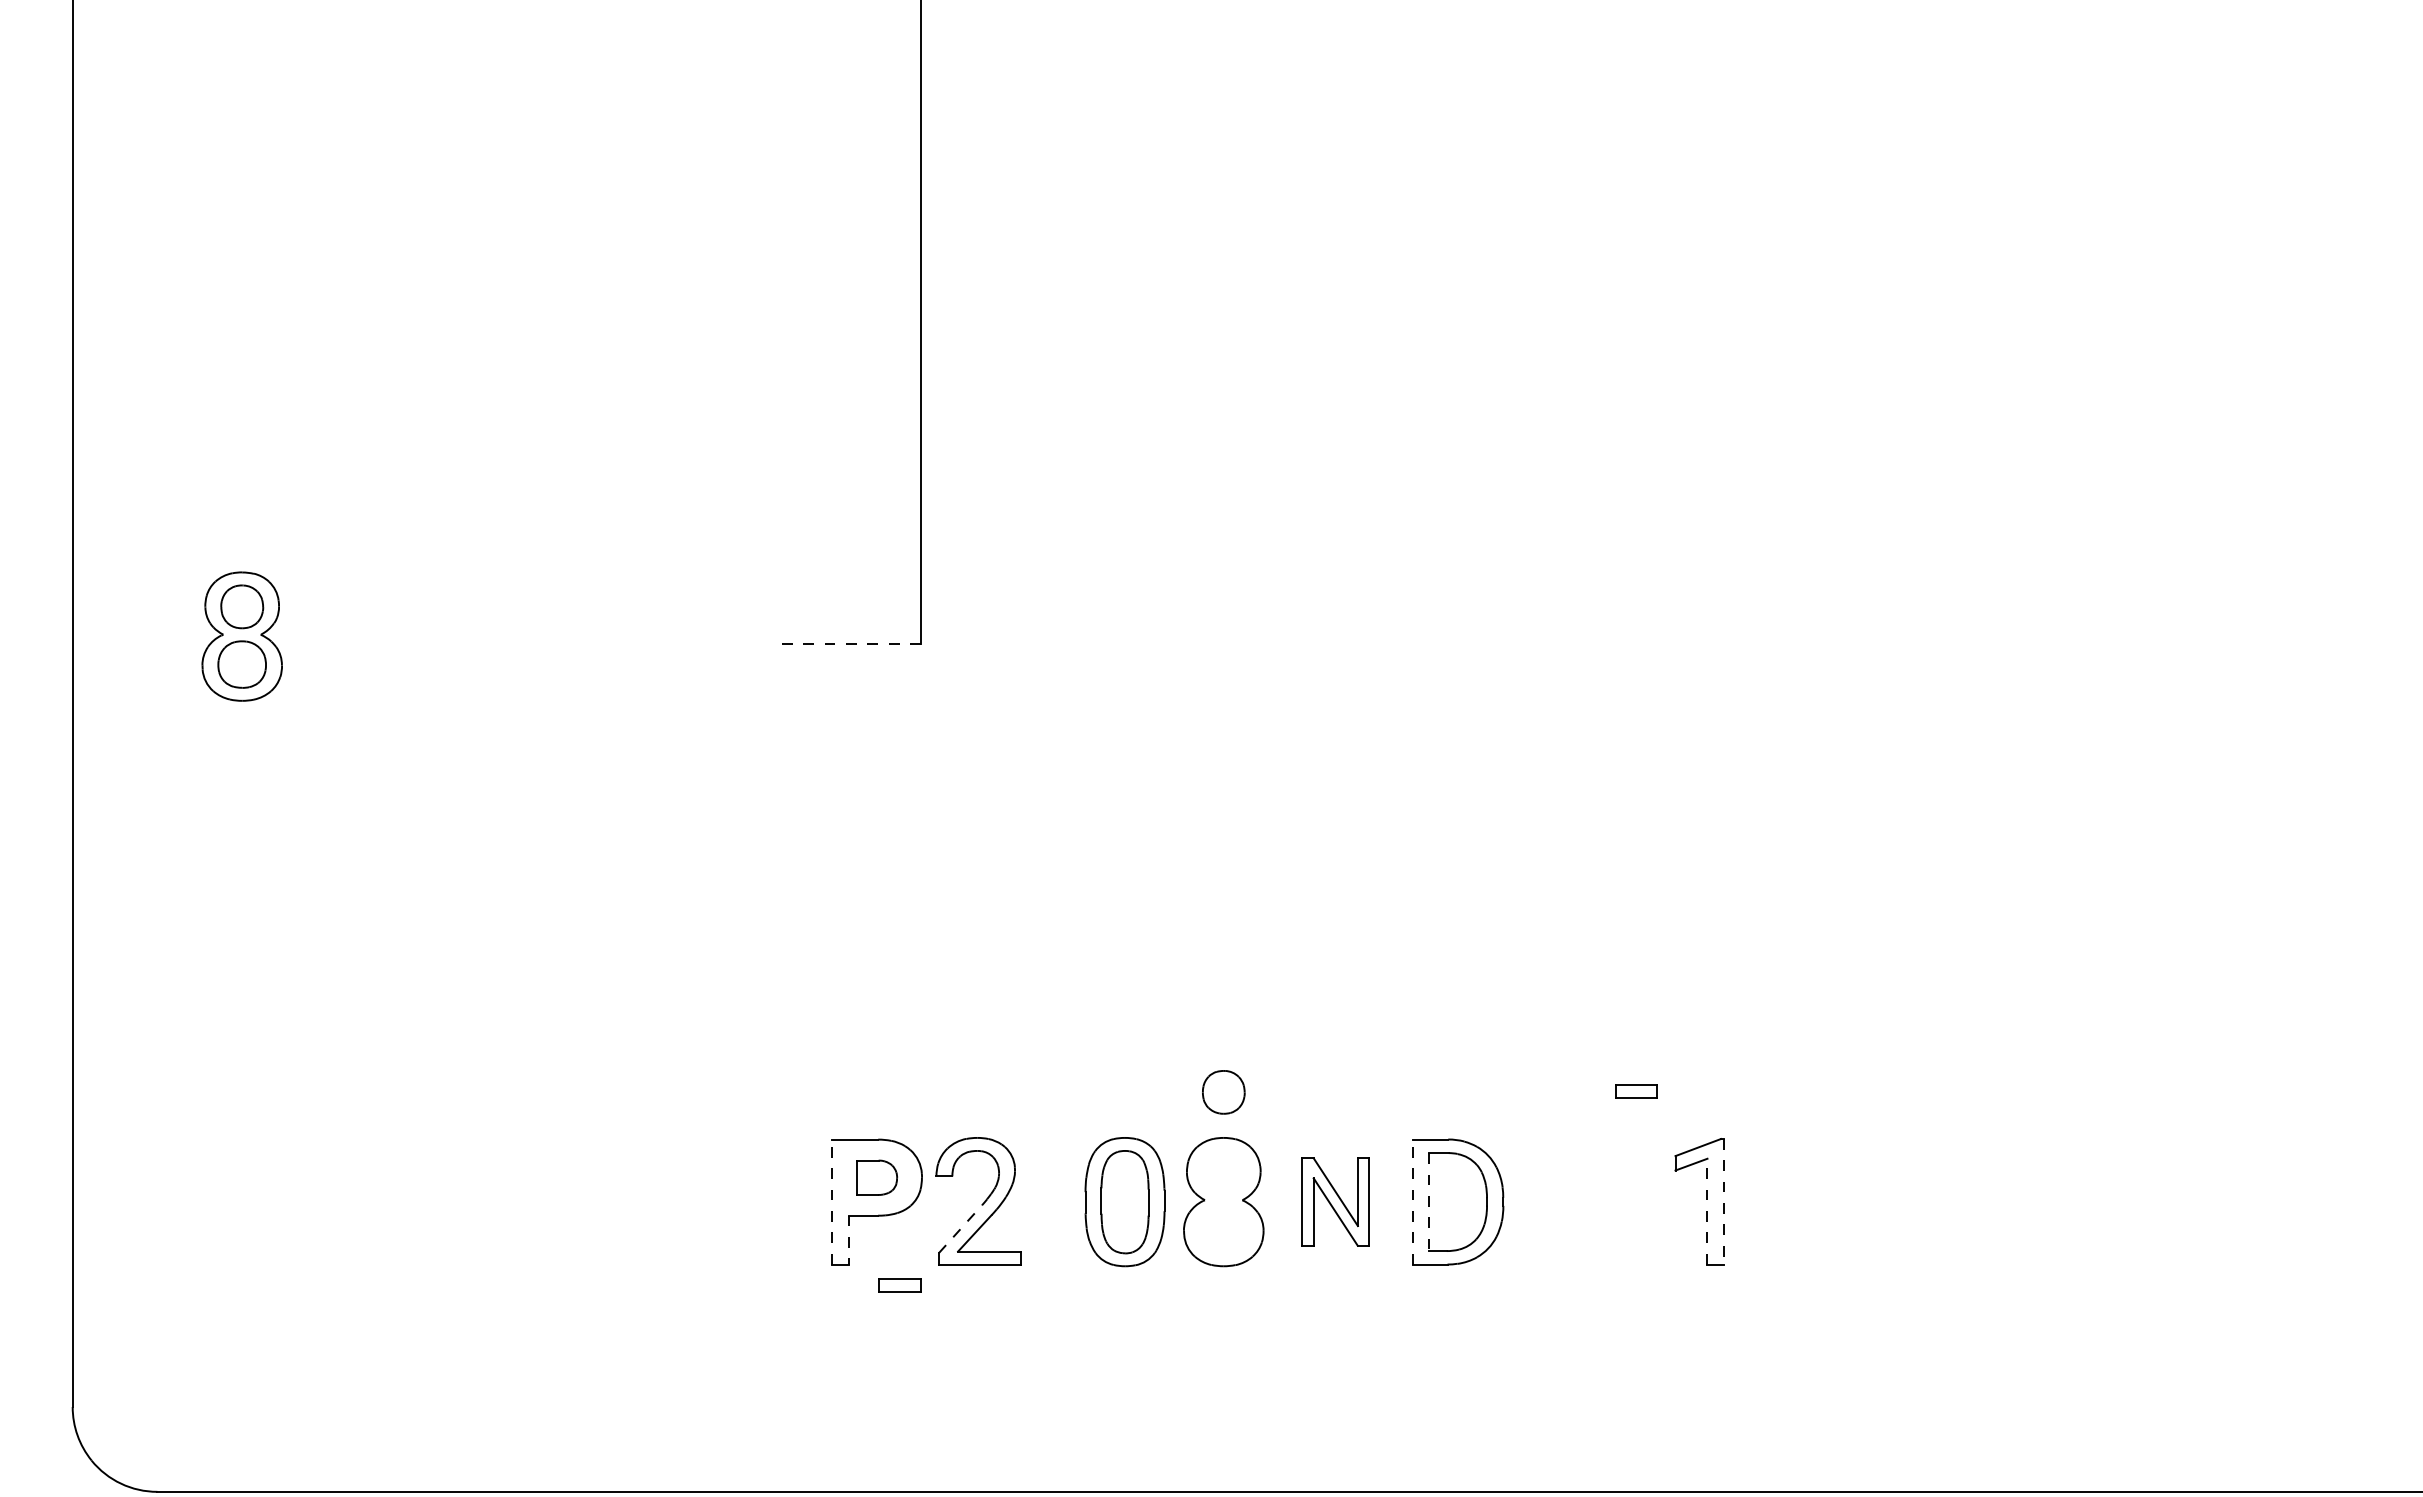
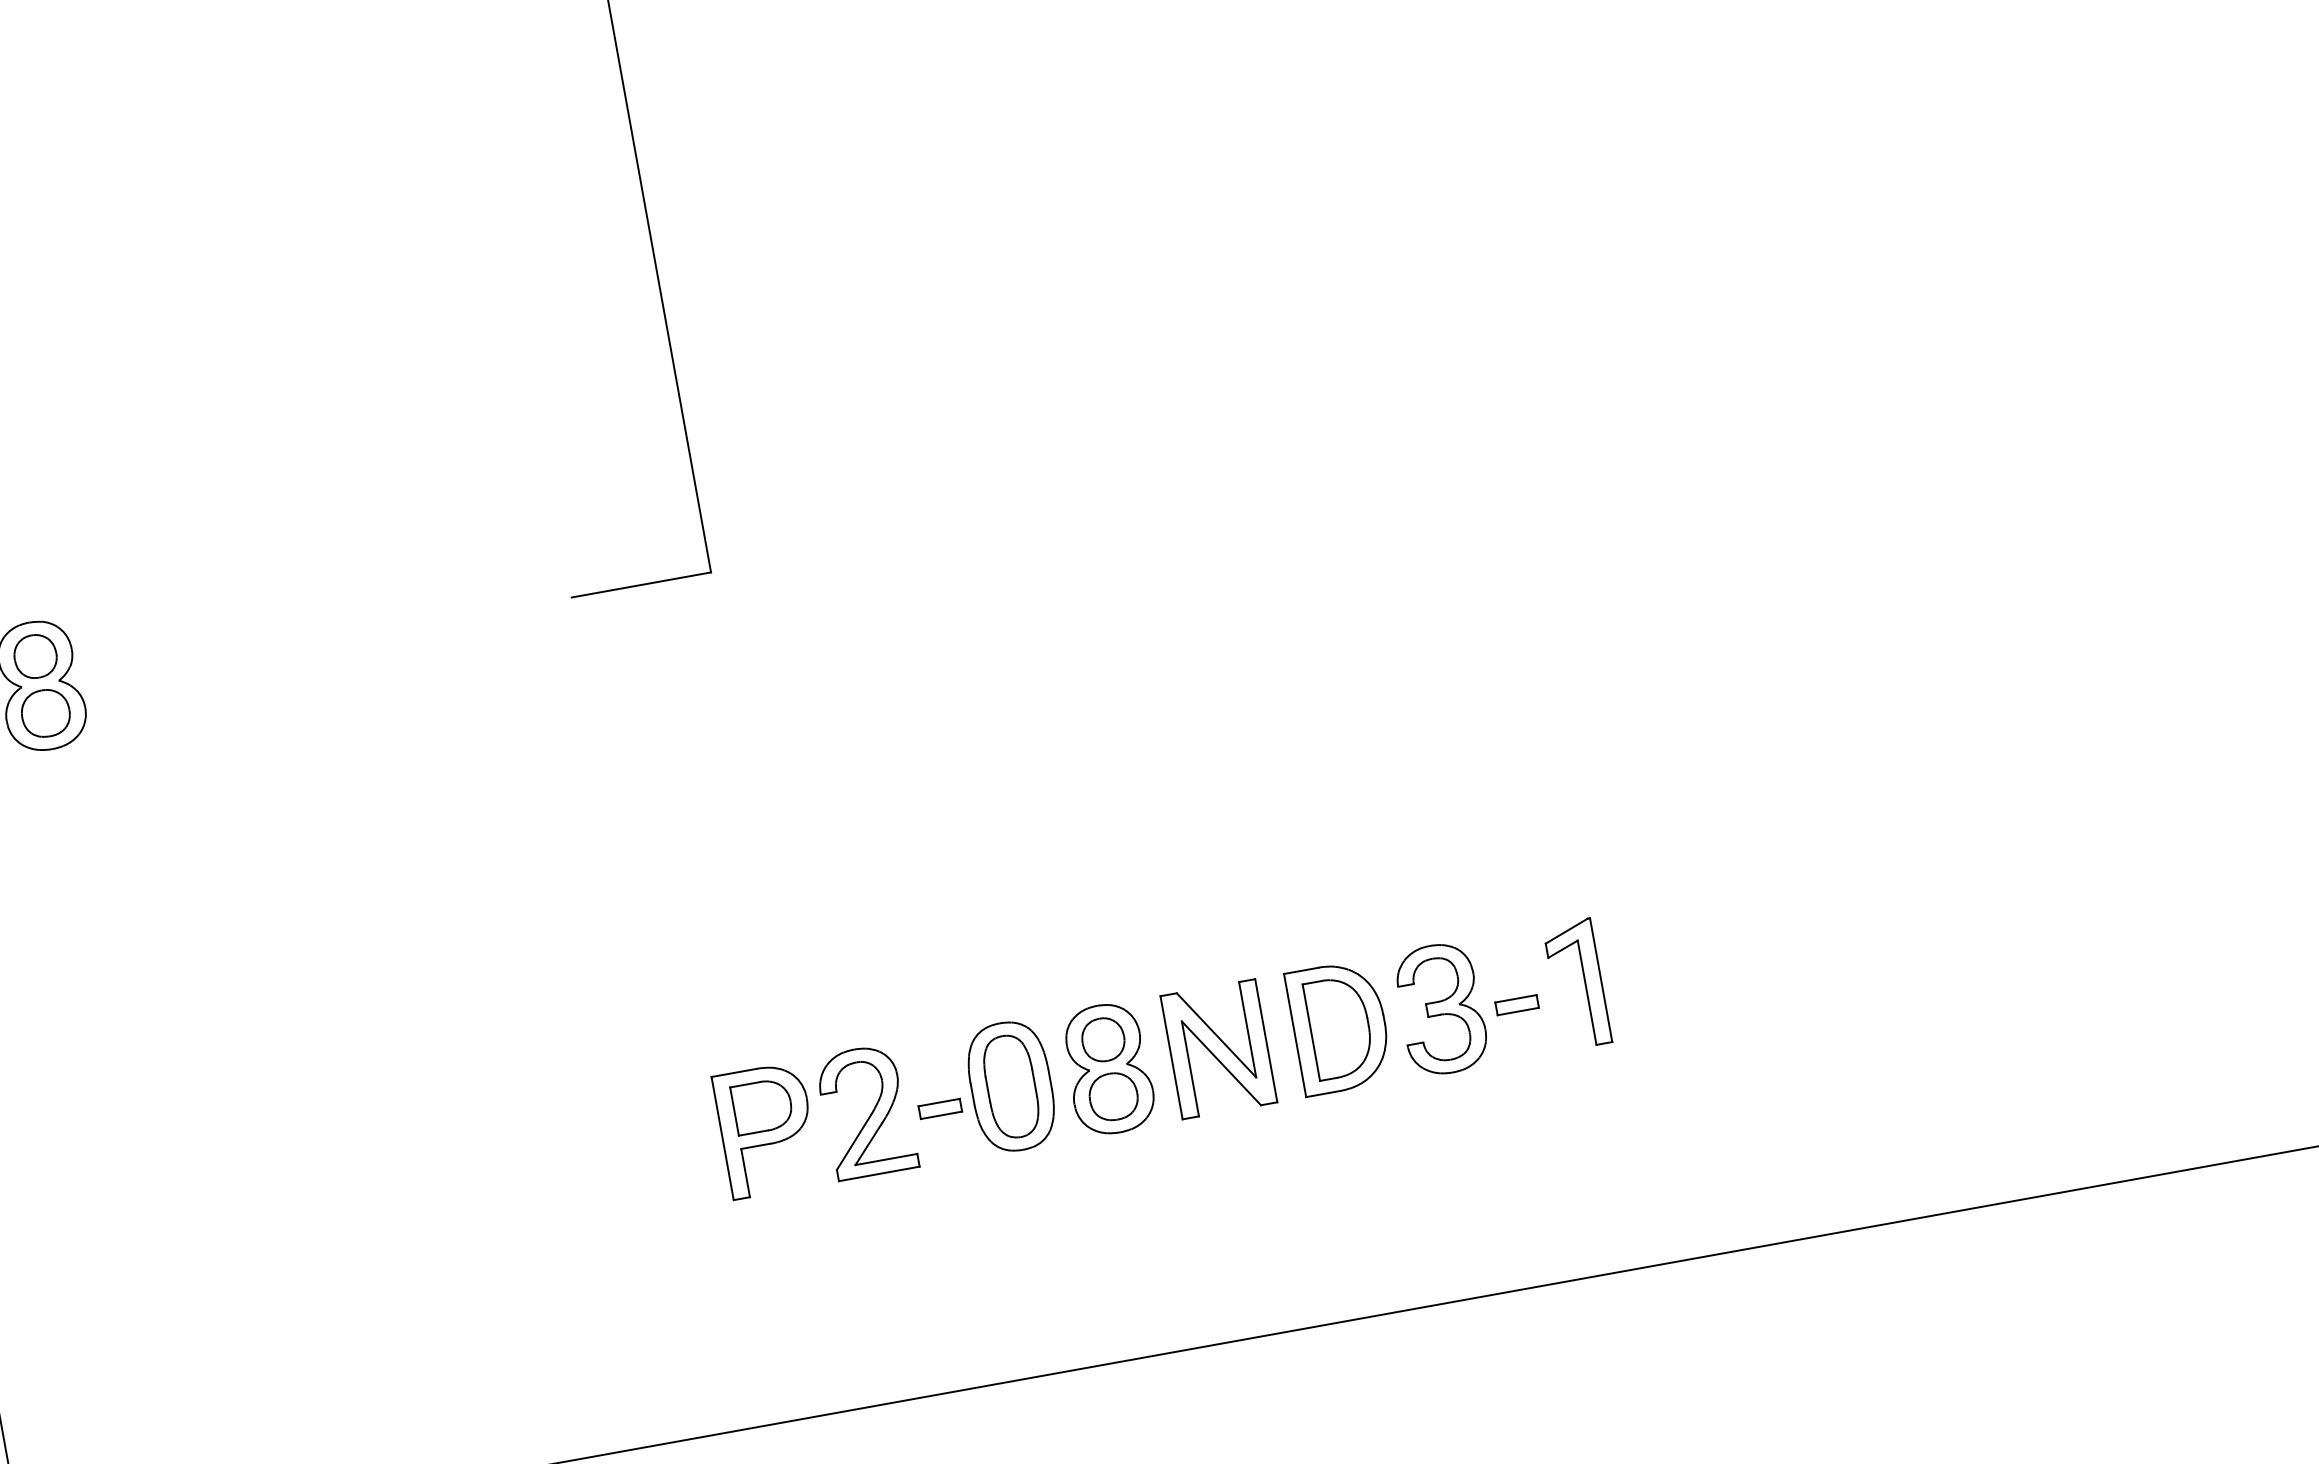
line: (850, 643) -> (641, 584), dashed -> solid
part: (1636, 1091) -> (1517, 1005), moved
part: (1223, 1092) -> (1103, 1039), moved
part: (877, 1177) -> (762, 1106), size x1.43
line: (832, 1201) -> (722, 1137), dashed -> solid
part: (1335, 1201) -> (1218, 1048), size x1.43
line: (1412, 1201) -> (1294, 1035), dashed -> solid
line: (1723, 1201) -> (1601, 979), dashed -> solid
line: (1429, 1202) -> (1311, 1033), dashed -> solid
part: (1560, 1202) -> (1440, 1009), added
line: (1707, 1211) -> (1587, 992), dashed -> solid
line: (960, 1228) -> (853, 1141), dashed -> solid
part: (1223, 1230) -> (1113, 1097), added
line: (848, 1240) -> (745, 1173), dashed -> solid
part: (899, 1285) -> (939, 1109), moved

